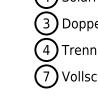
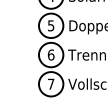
text: (46, 22) -> (51, 24), 3 -> 5
text: (46, 49) -> (51, 54), 4 -> 6

